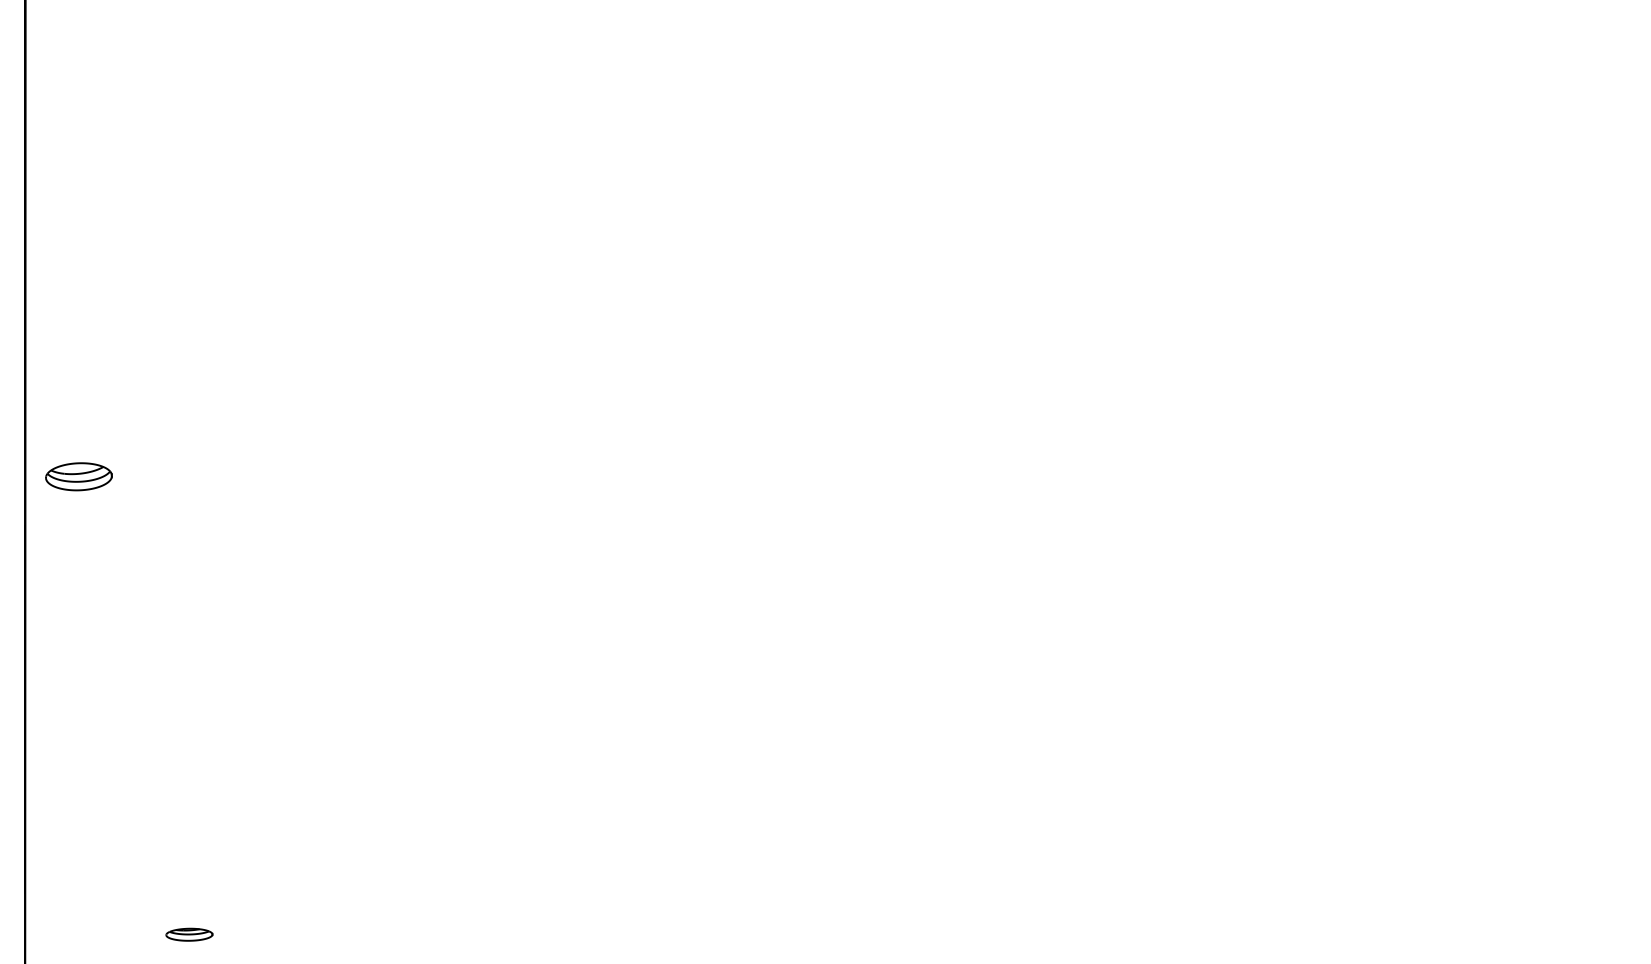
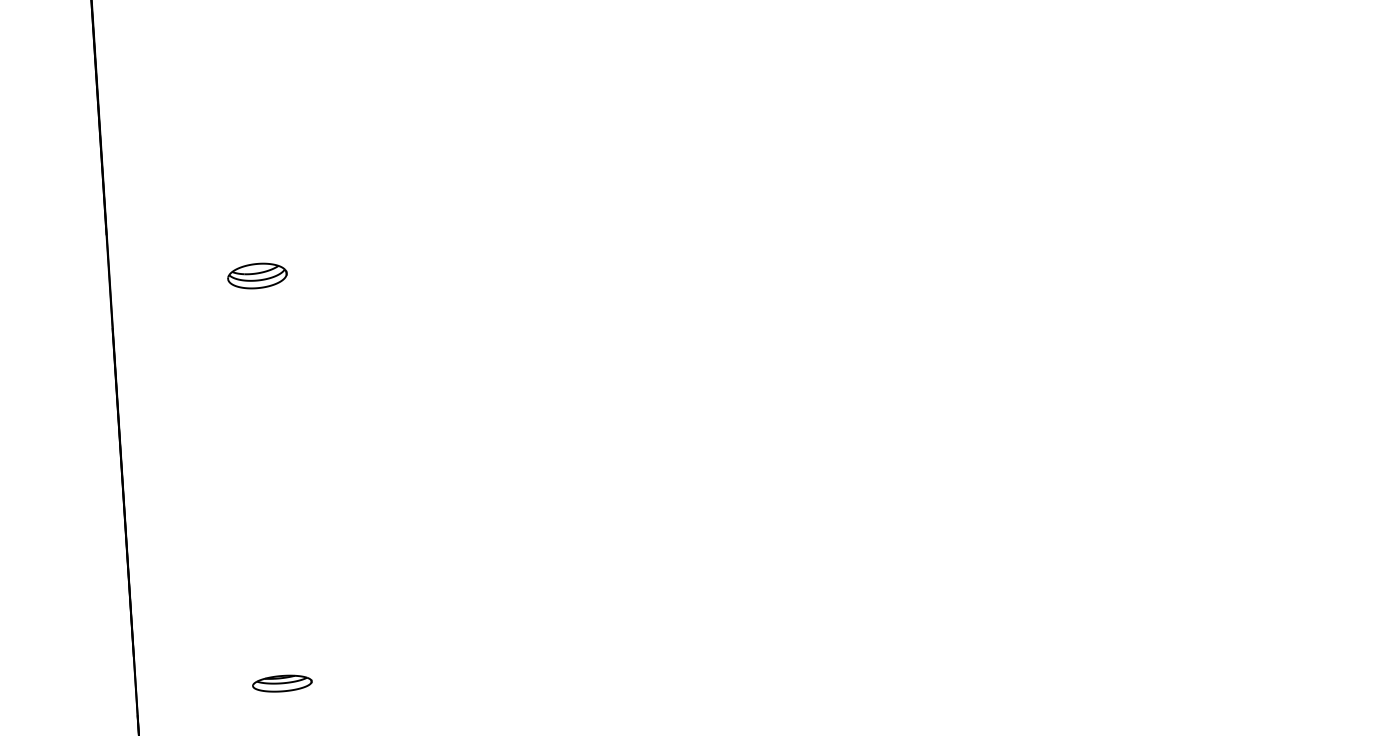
part: (78, 476) -> (256, 275), moved
part: (189, 934) -> (282, 683), size x1.43

